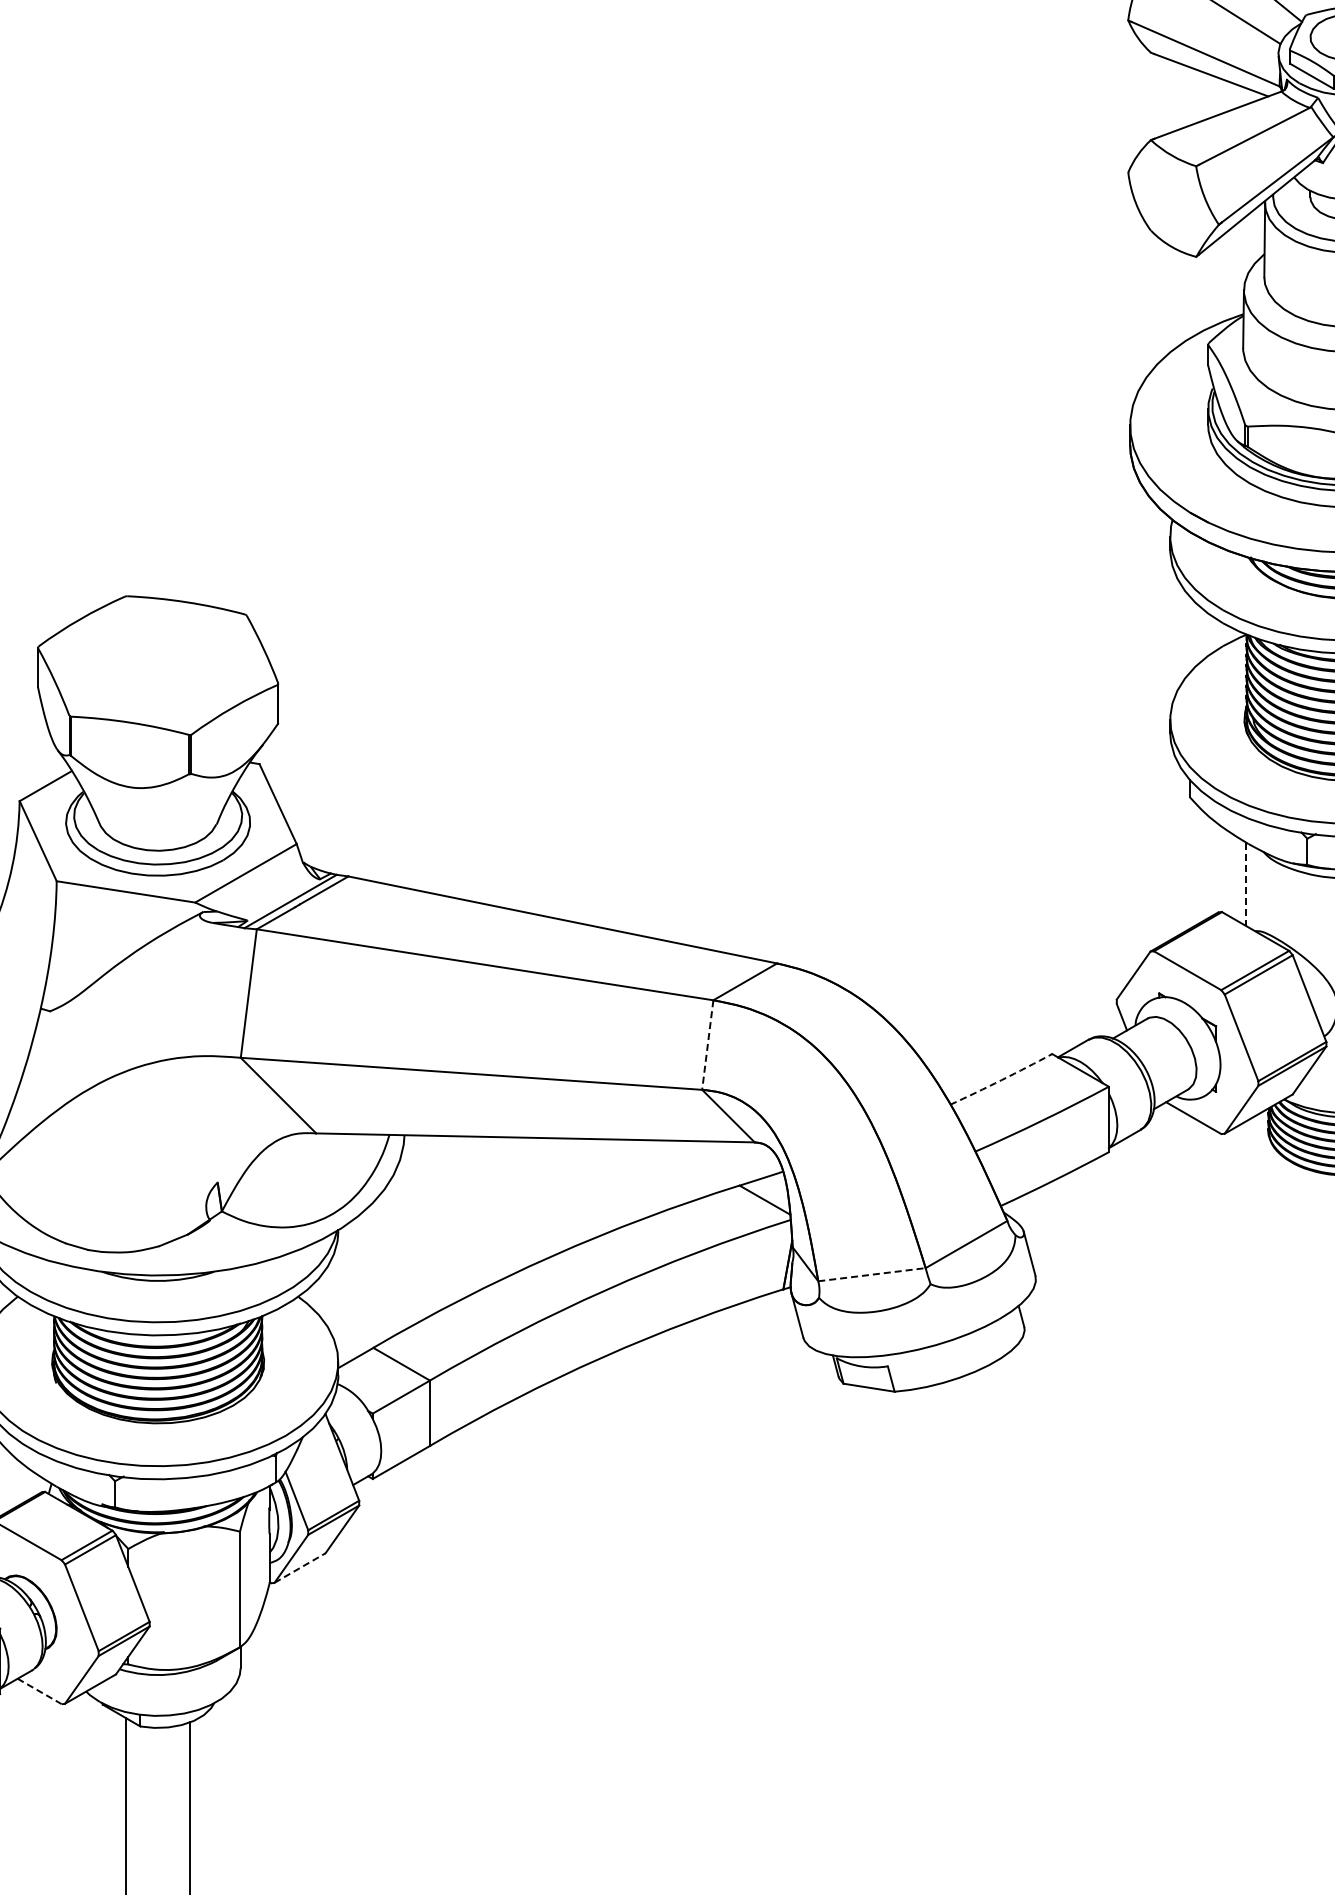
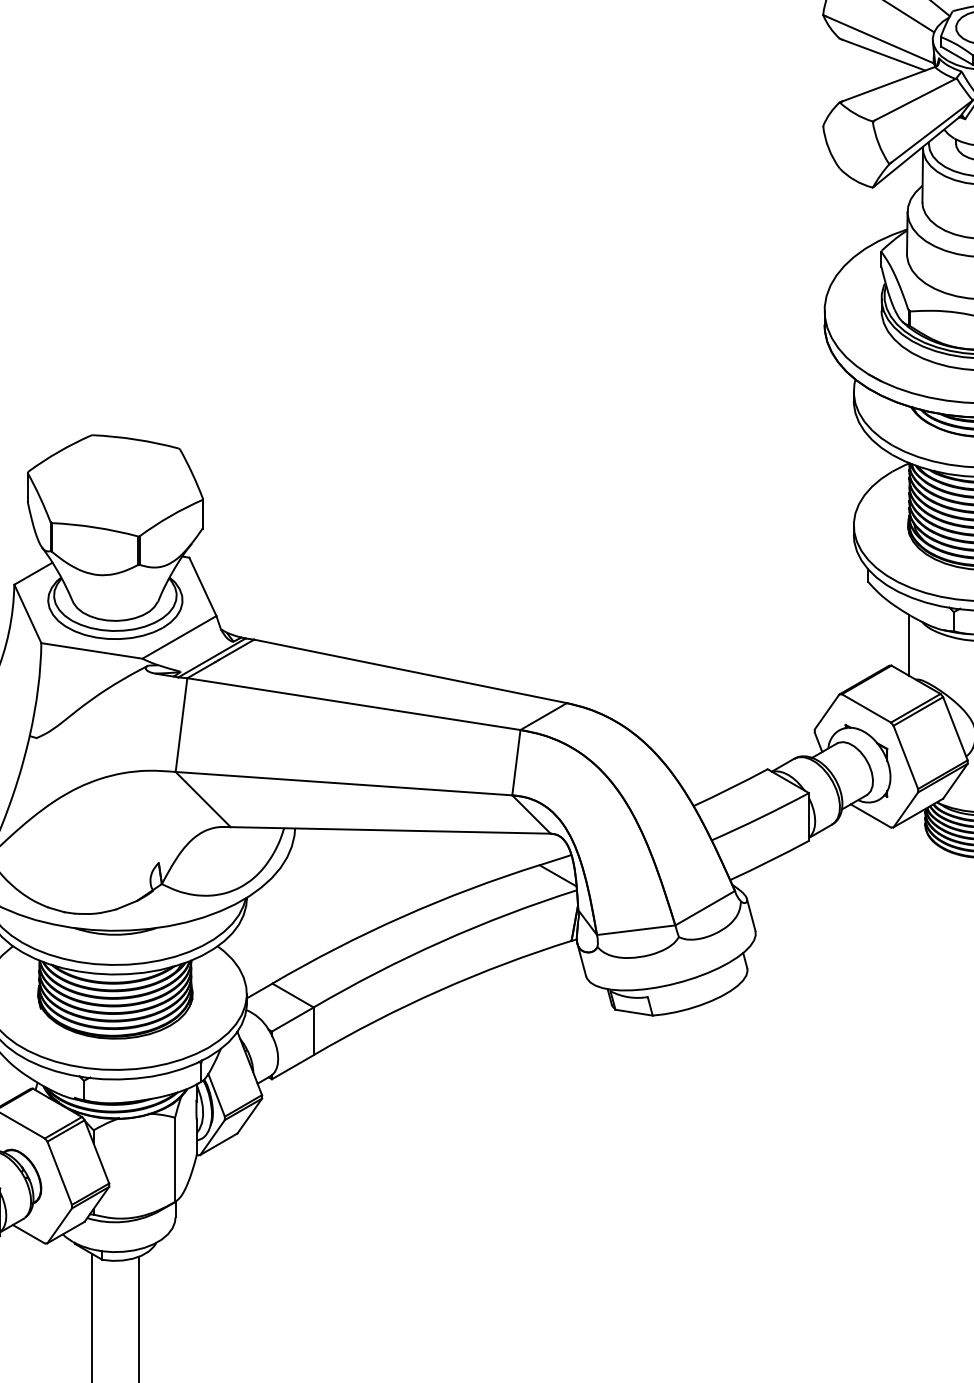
line: (1246, 884) -> (909, 645), dashed -> solid
line: (707, 1045) -> (516, 763), dashed -> solid
arc: (1001, 1080) -> (730, 788), dashed -> solid
line: (872, 1274) -> (636, 930), dashed -> solid
line: (300, 1567) -> (219, 1143), dashed -> solid
line: (40, 1691) -> (29, 1234), dashed -> solid

